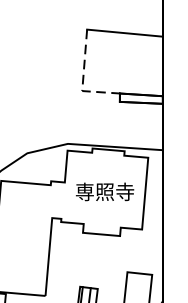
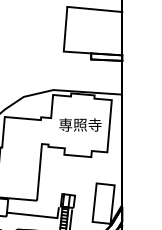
line: (83, 79) -> (64, 43), dashed -> solid

